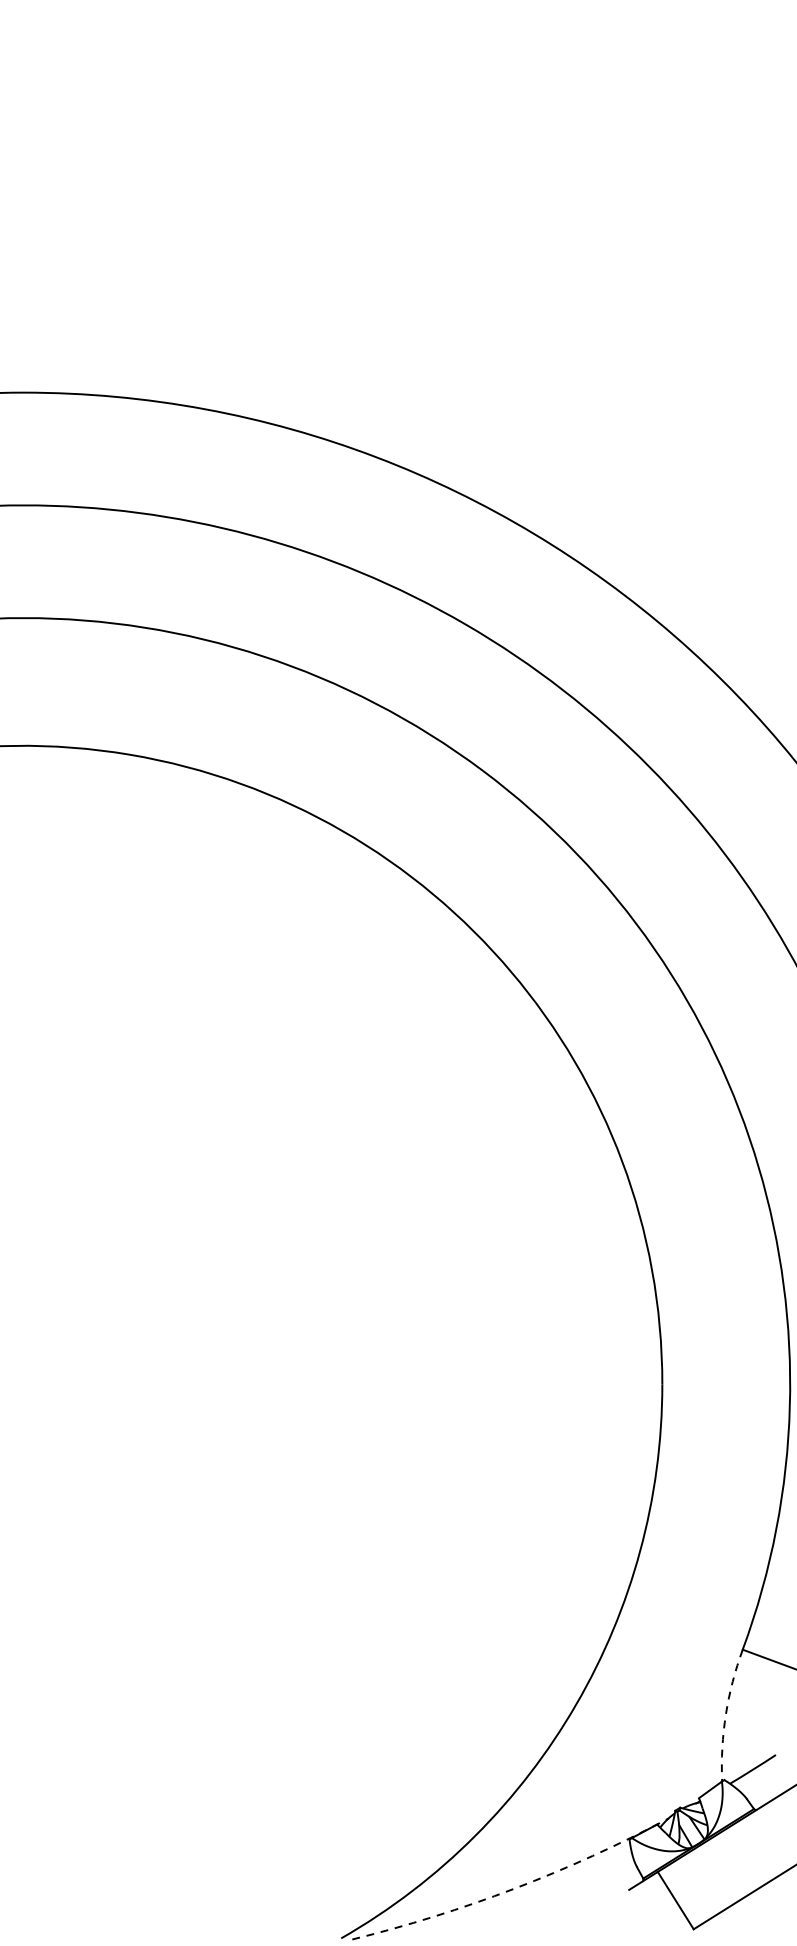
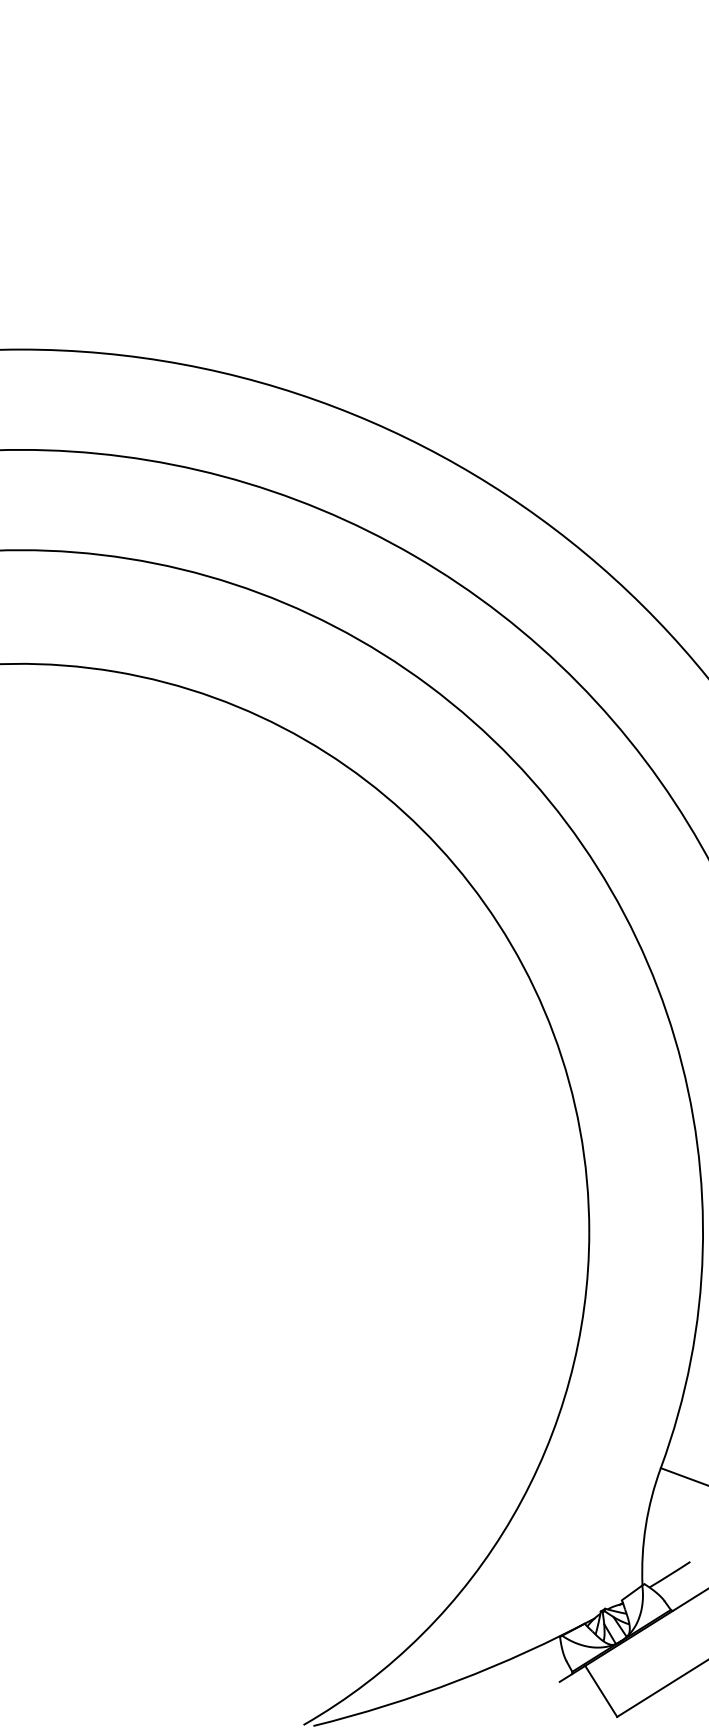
arc: (725, 1714) -> (645, 1525), dashed -> solid
arc: (514, 1888) -> (457, 1680), dashed -> solid

